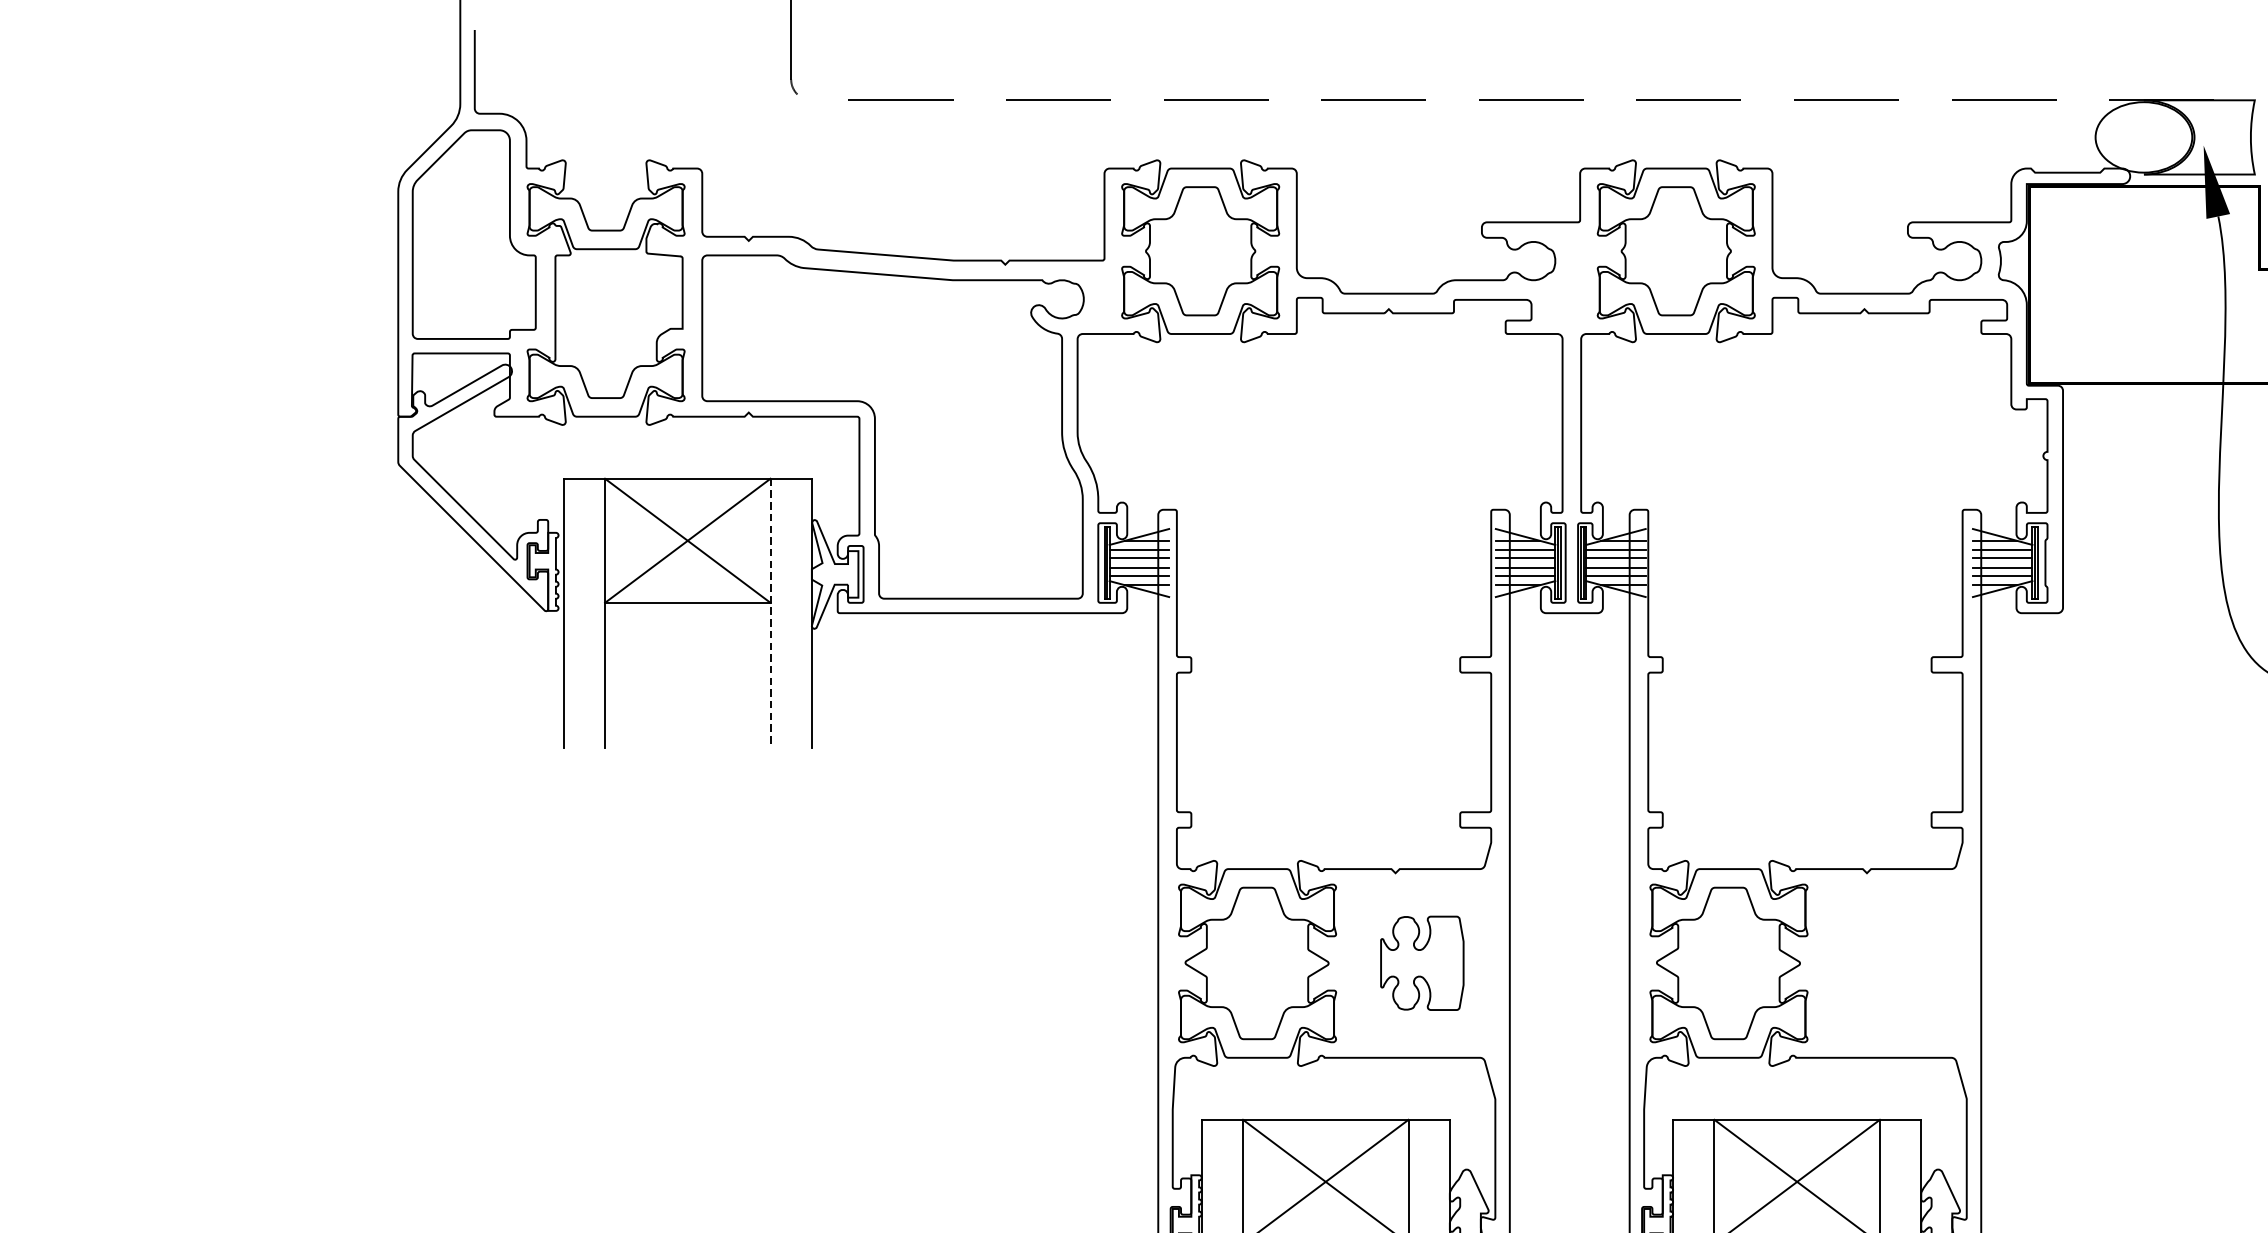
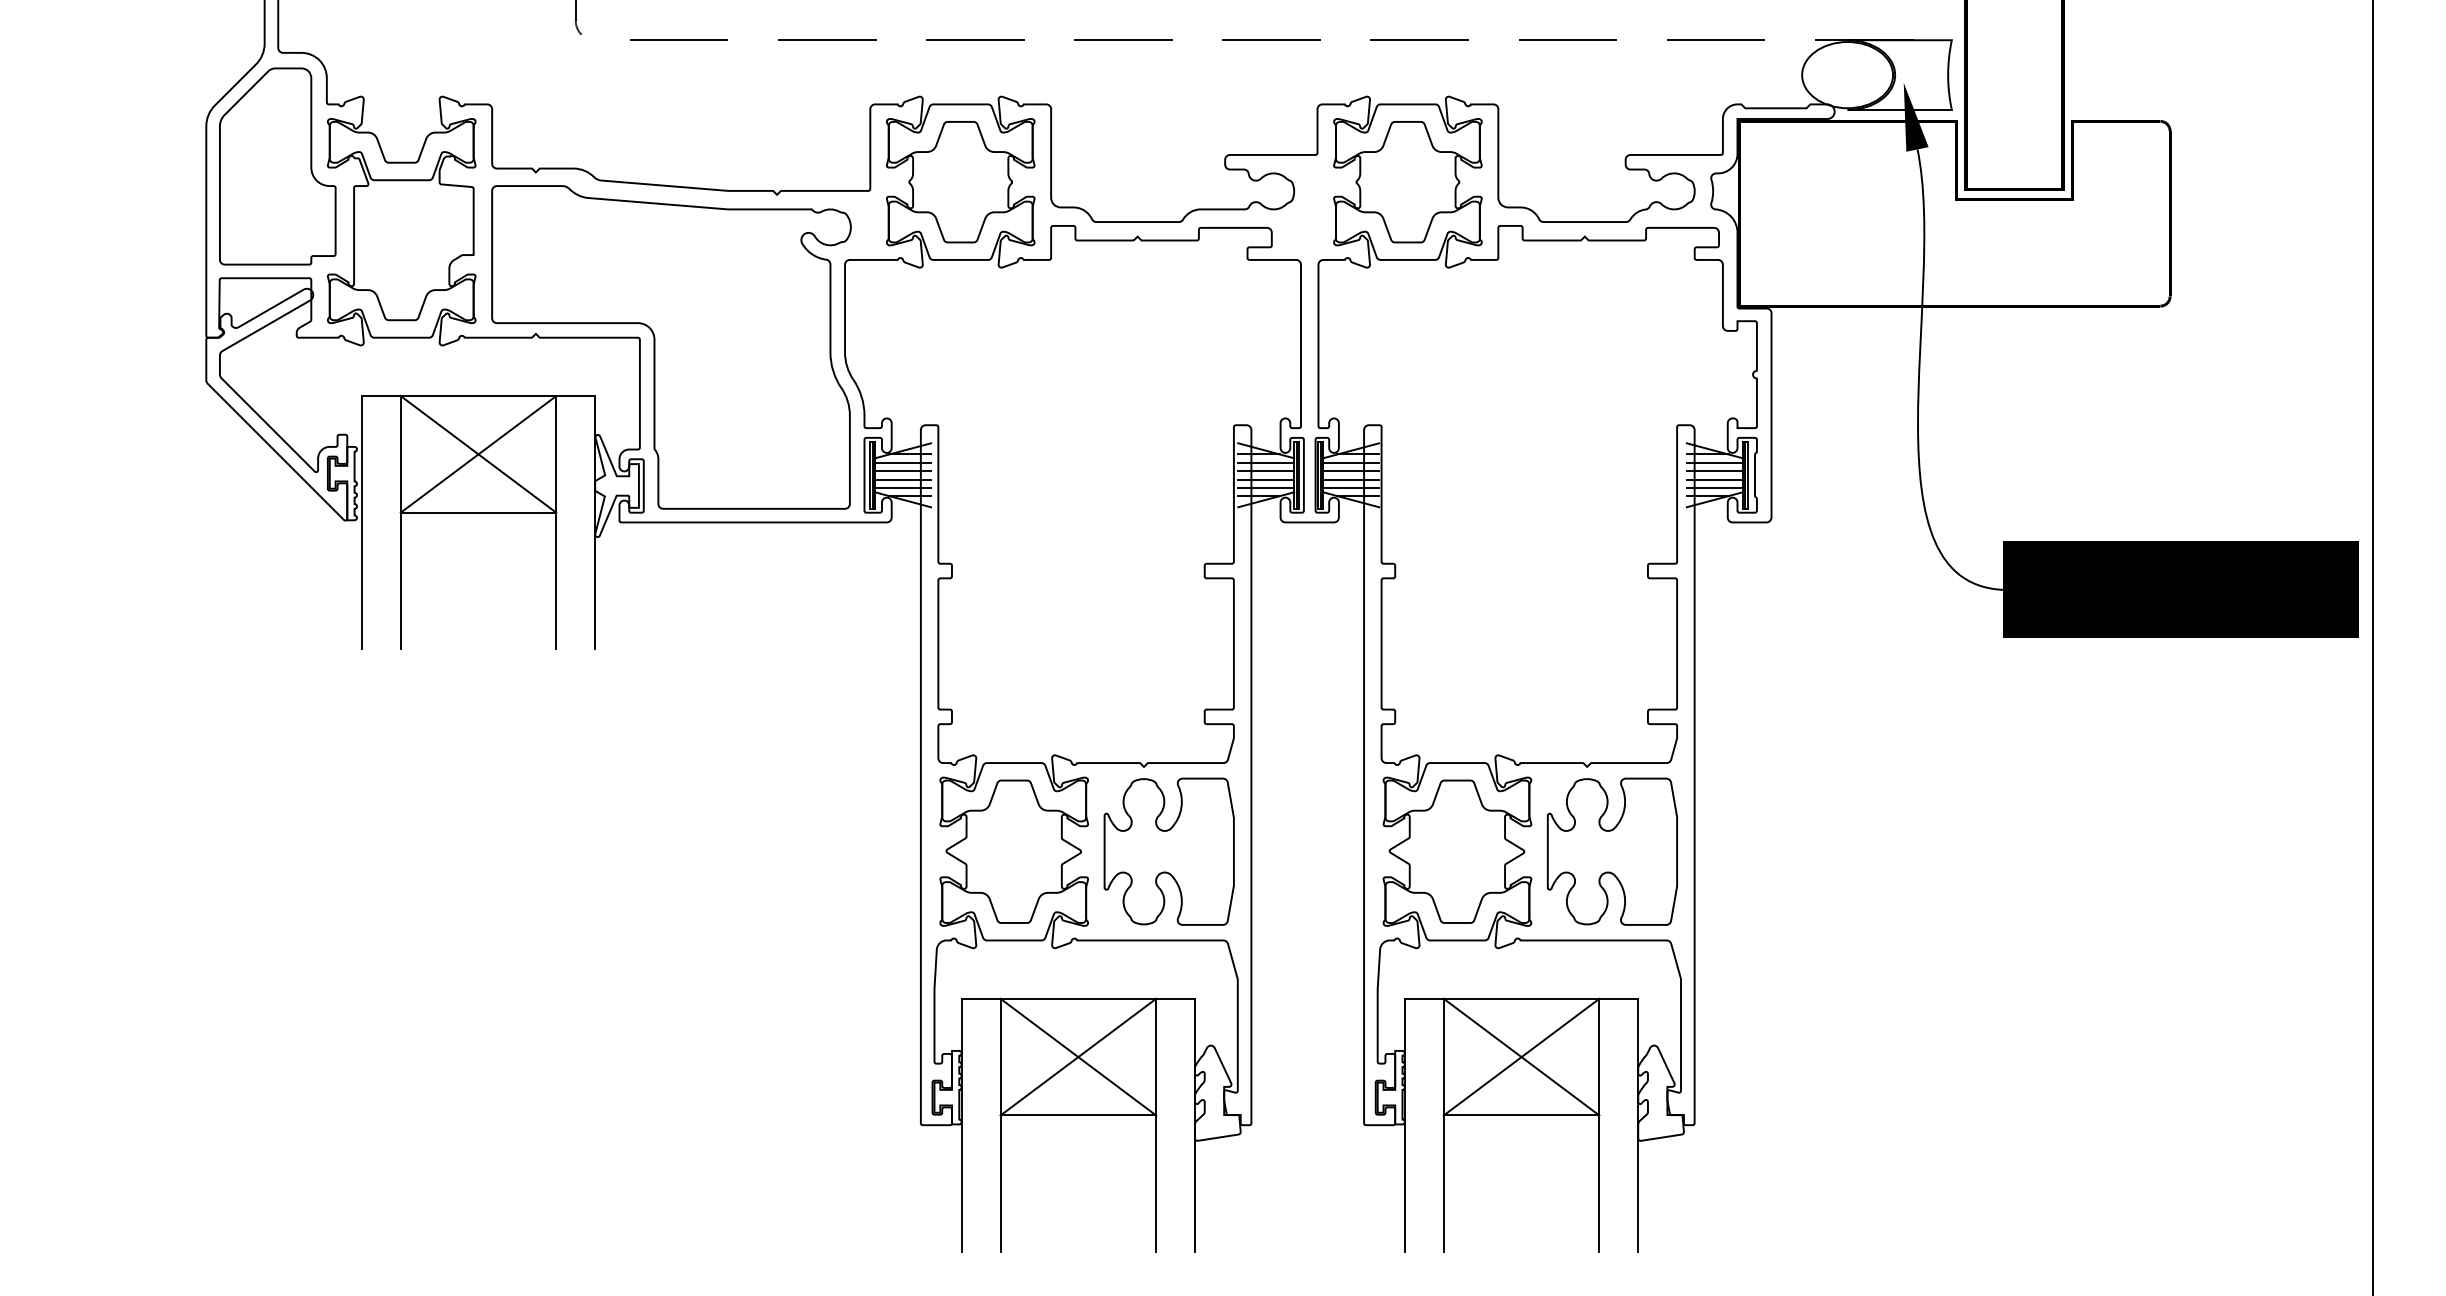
line: (770, 613) -> (556, 522), dashed -> solid
part: (1421, 963) -> (1168, 851), size x1.67
part: (1892, 963) -> (1611, 851), added

